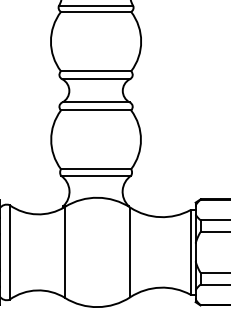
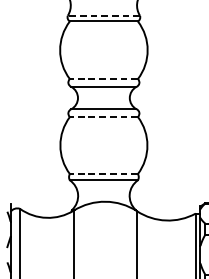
line: (95, 6) -> (103, 16), solid -> dashed
line: (95, 71) -> (103, 79), solid -> dashed
line: (95, 110) -> (103, 117), solid -> dashed
line: (95, 169) -> (103, 174), solid -> dashed

